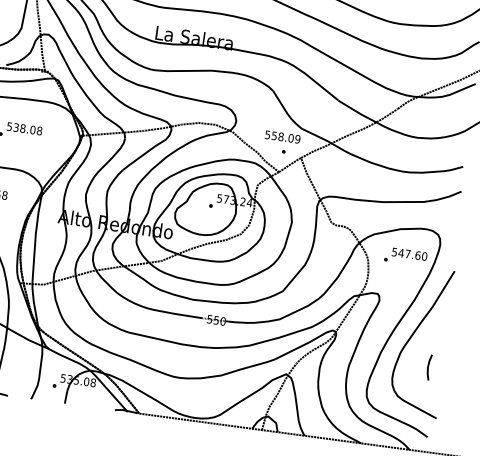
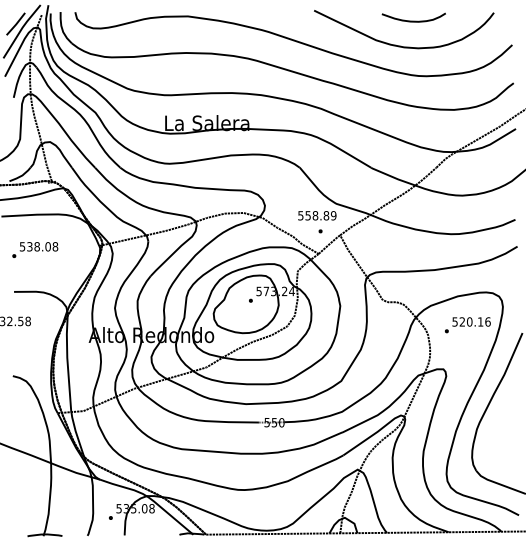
text: (291, 138) -> (326, 215), 558.09 -> 558.89
text: (412, 254) -> (474, 321), 547.60 -> 520.16
line: (428, 367) -> (509, 440), removed

